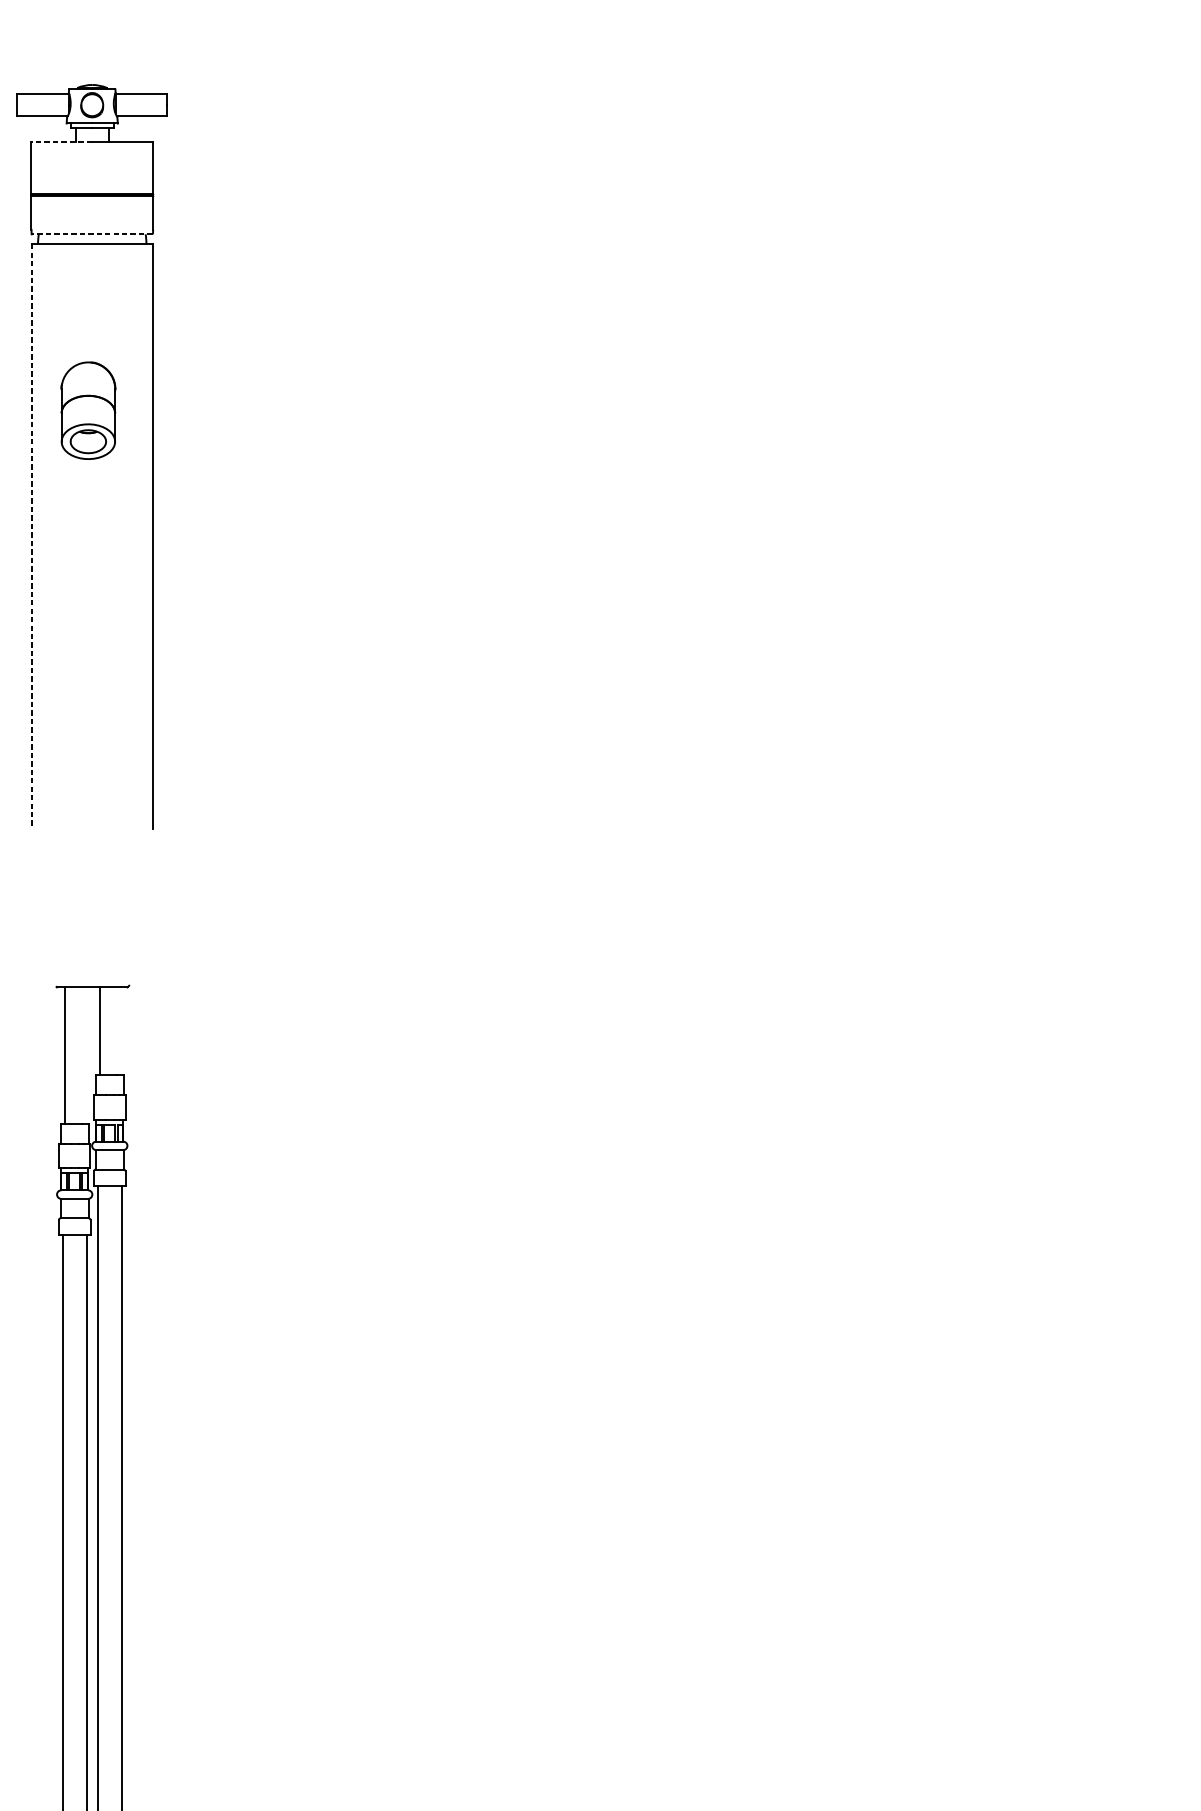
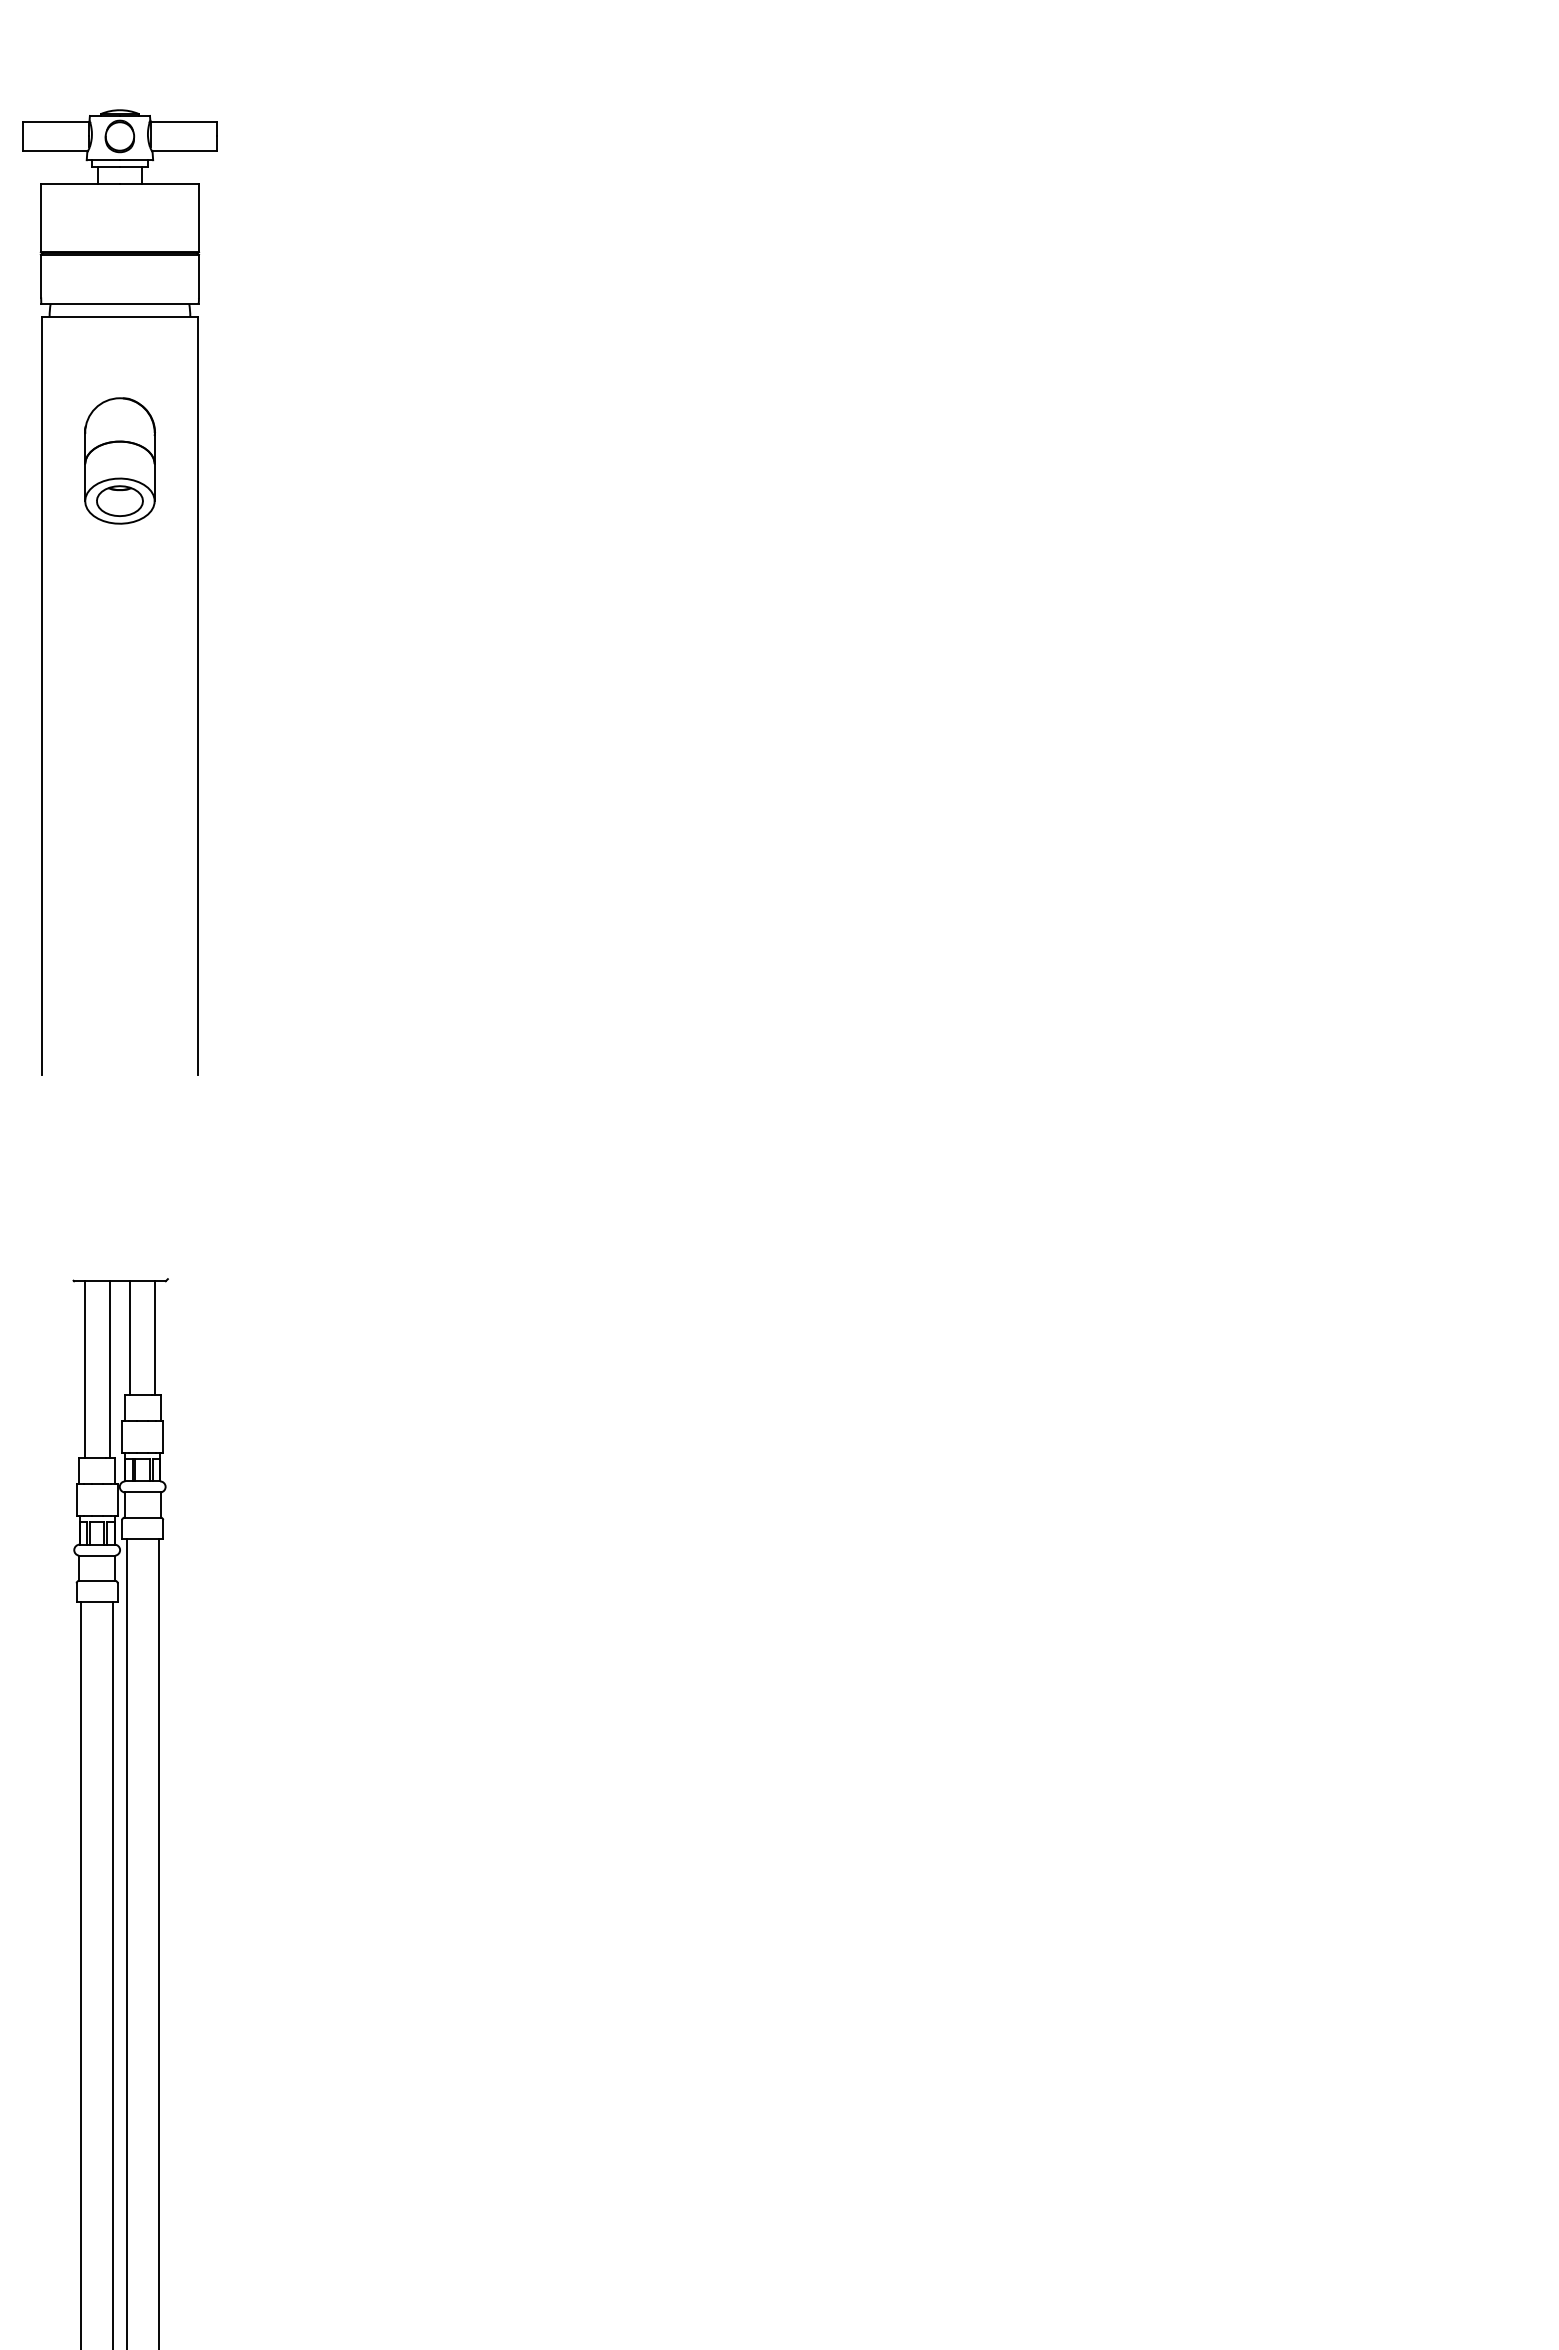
line: (61, 141) -> (80, 183), dashed -> solid
line: (91, 234) -> (119, 304), dashed -> solid
part: (88, 410) -> (119, 460), moved
line: (31, 536) -> (41, 696), dashed -> solid
line: (119, 1030) -> (155, 1337), added
line: (84, 1055) -> (109, 1369), added

